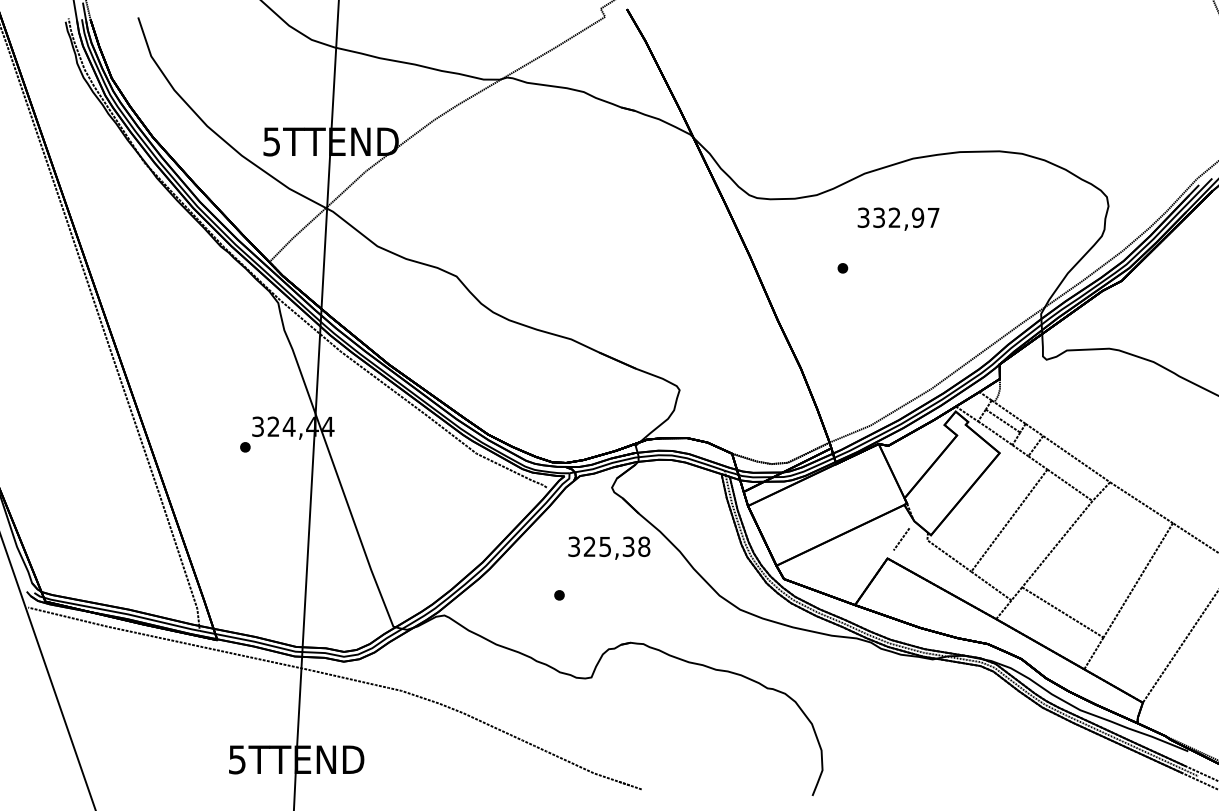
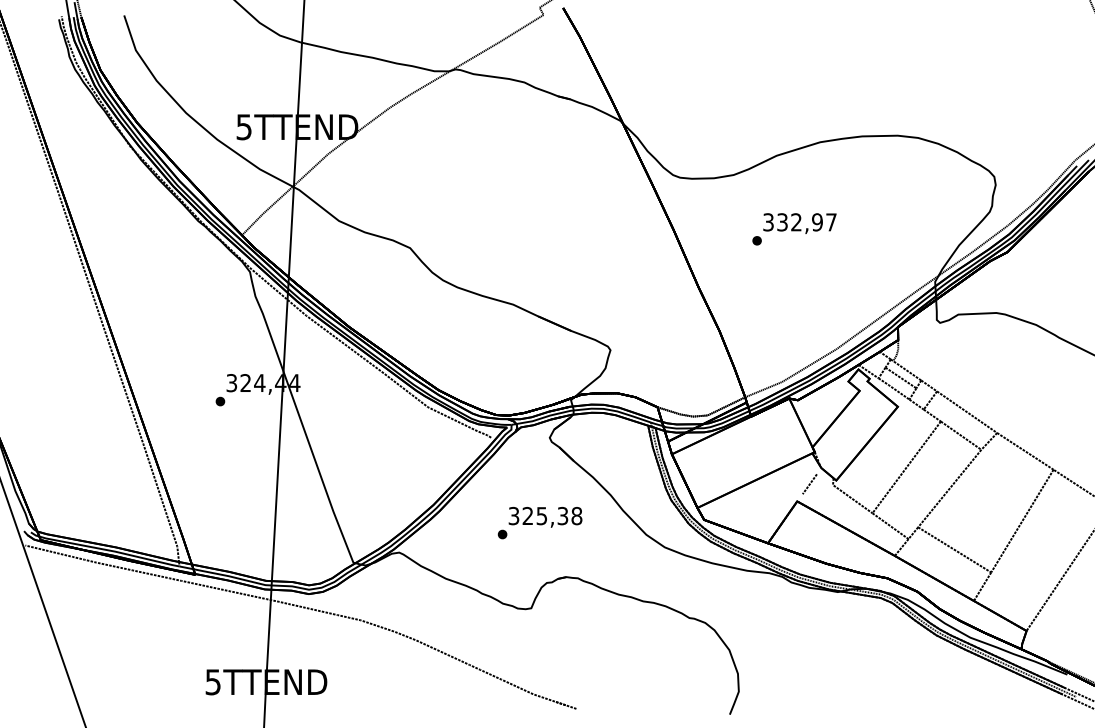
text: (898, 218) -> (799, 222), moved
text: (609, 547) -> (545, 516), moved

